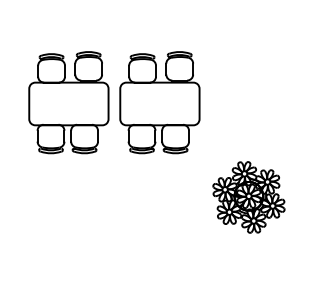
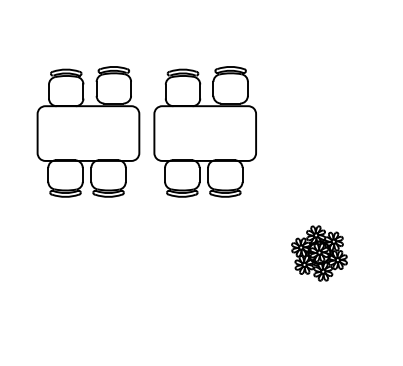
part: (248, 197) -> (318, 253), size x0.6

